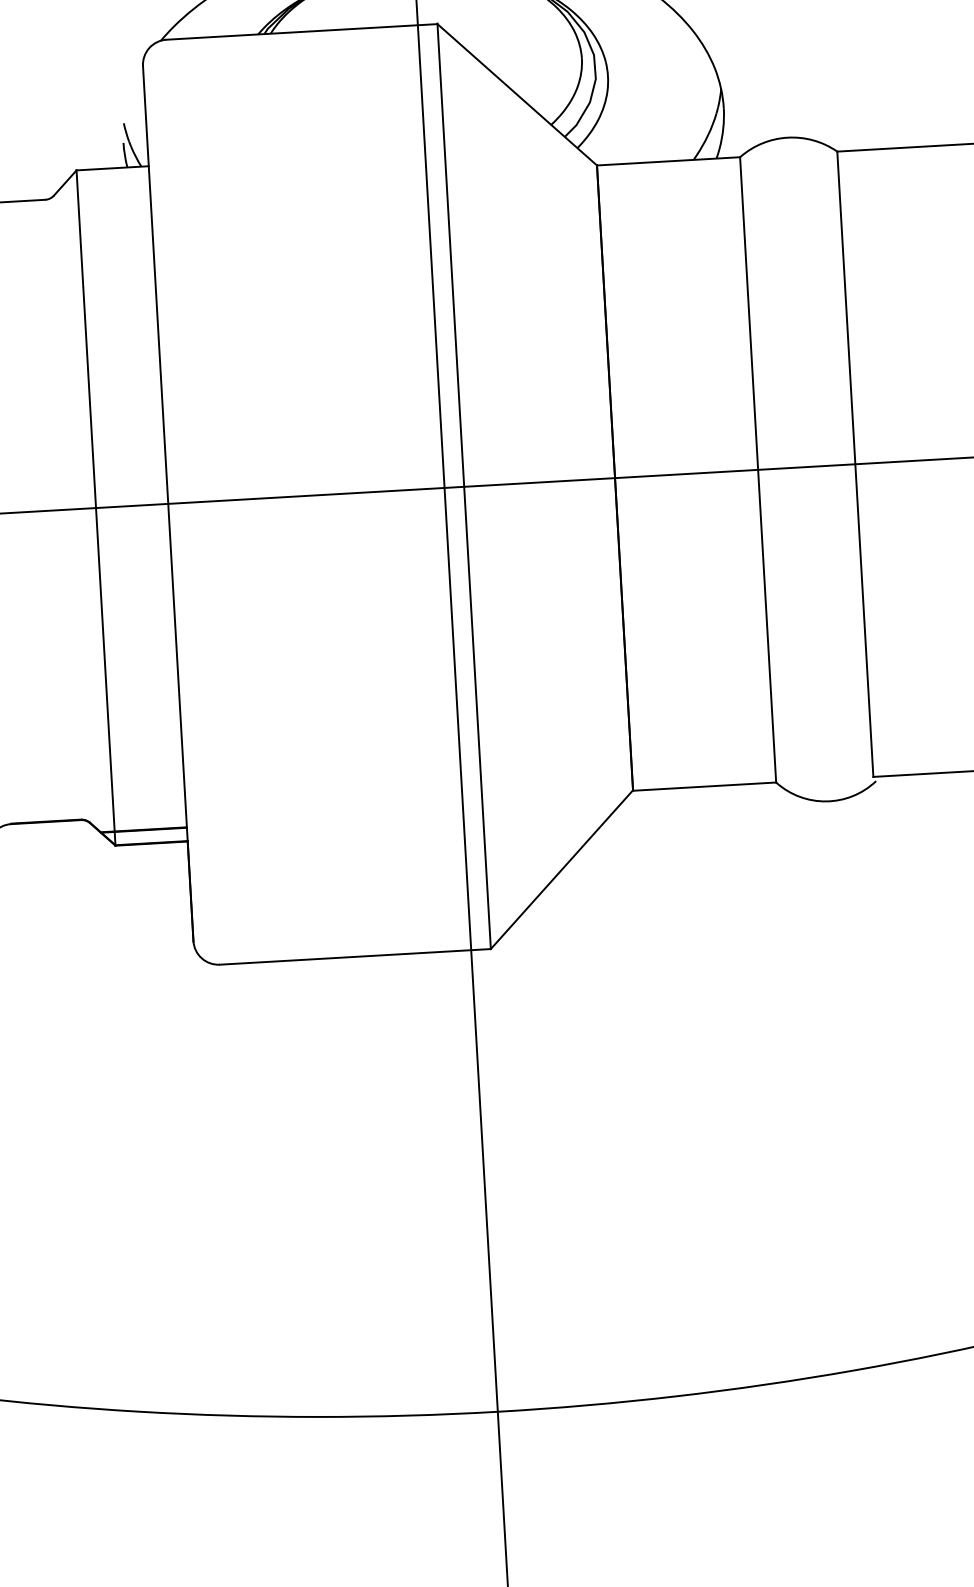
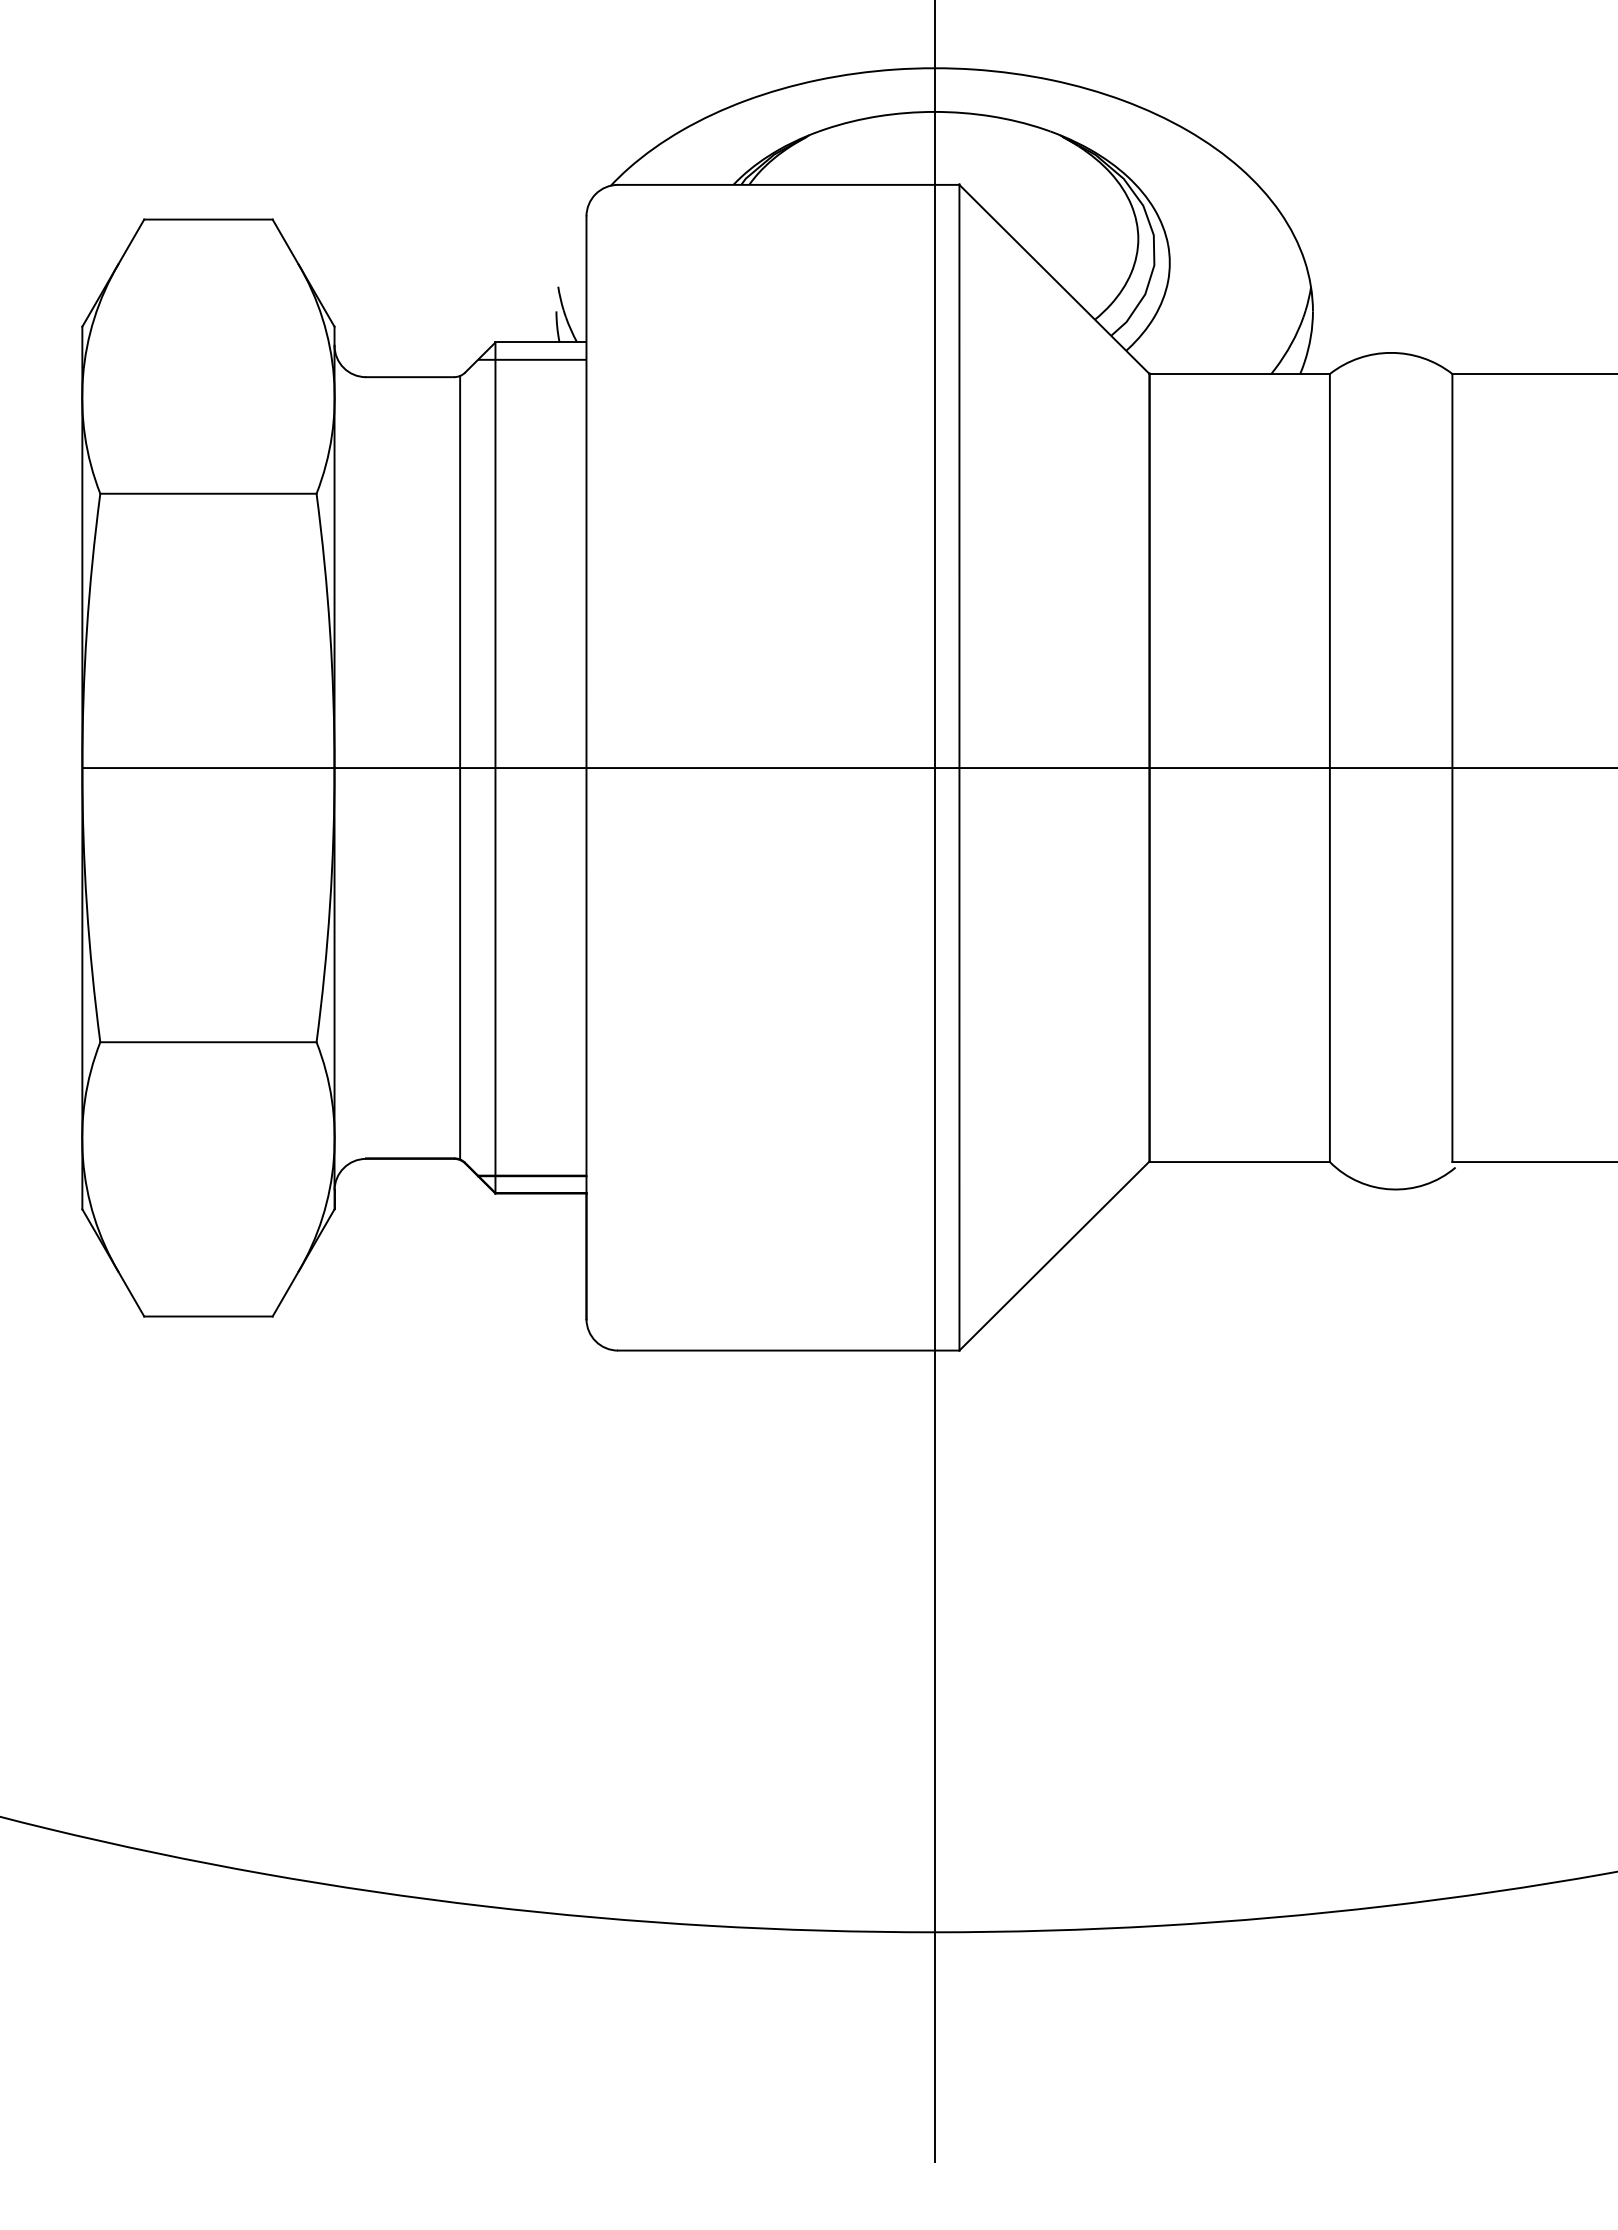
line: (106, 182) -> (532, 359), added
line: (68, 508) -> (460, 766), added

